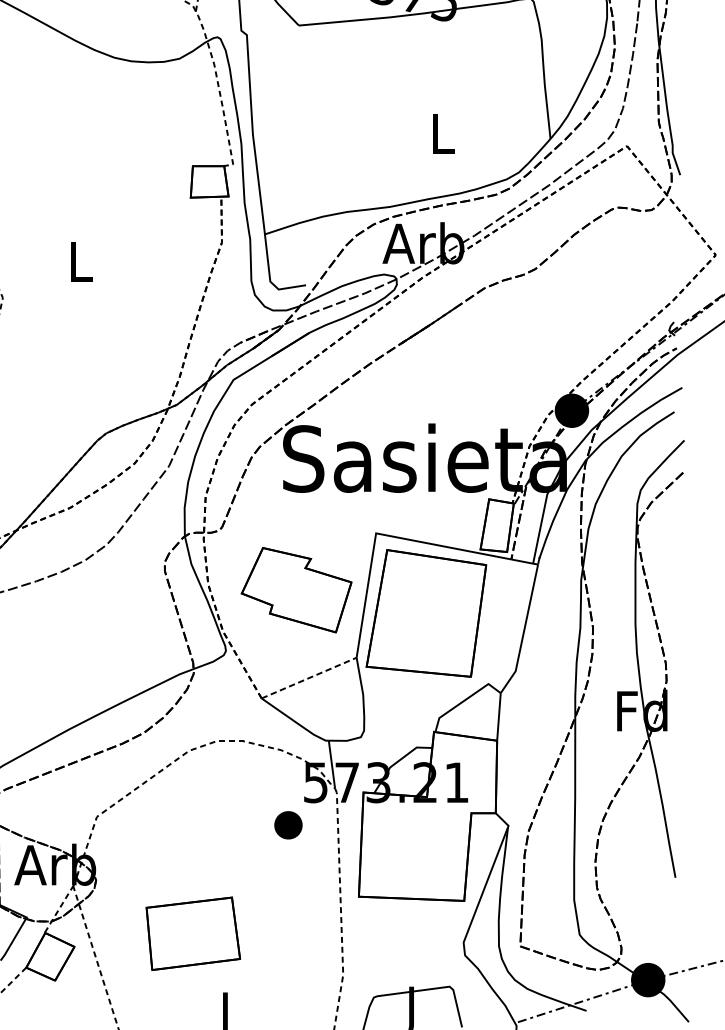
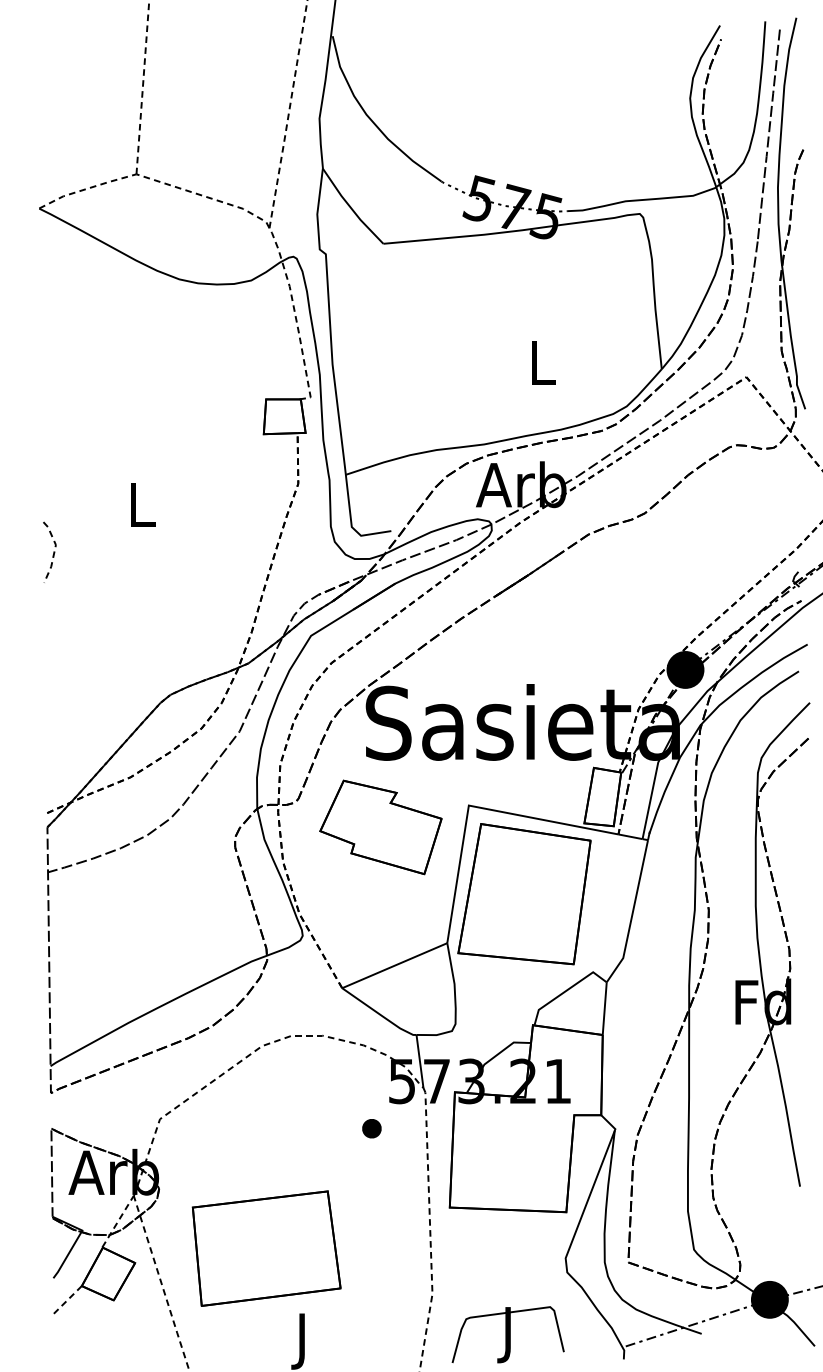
part: (296, 590) -> (380, 827), moved
line: (309, 677) -> (395, 965), dashed -> solid
part: (288, 825) -> (371, 1128), size x0.62
part: (193, 933) -> (266, 1248), size x1.43

